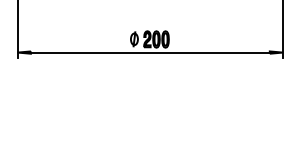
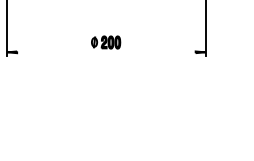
line: (150, 52) -> (106, 52), removed

